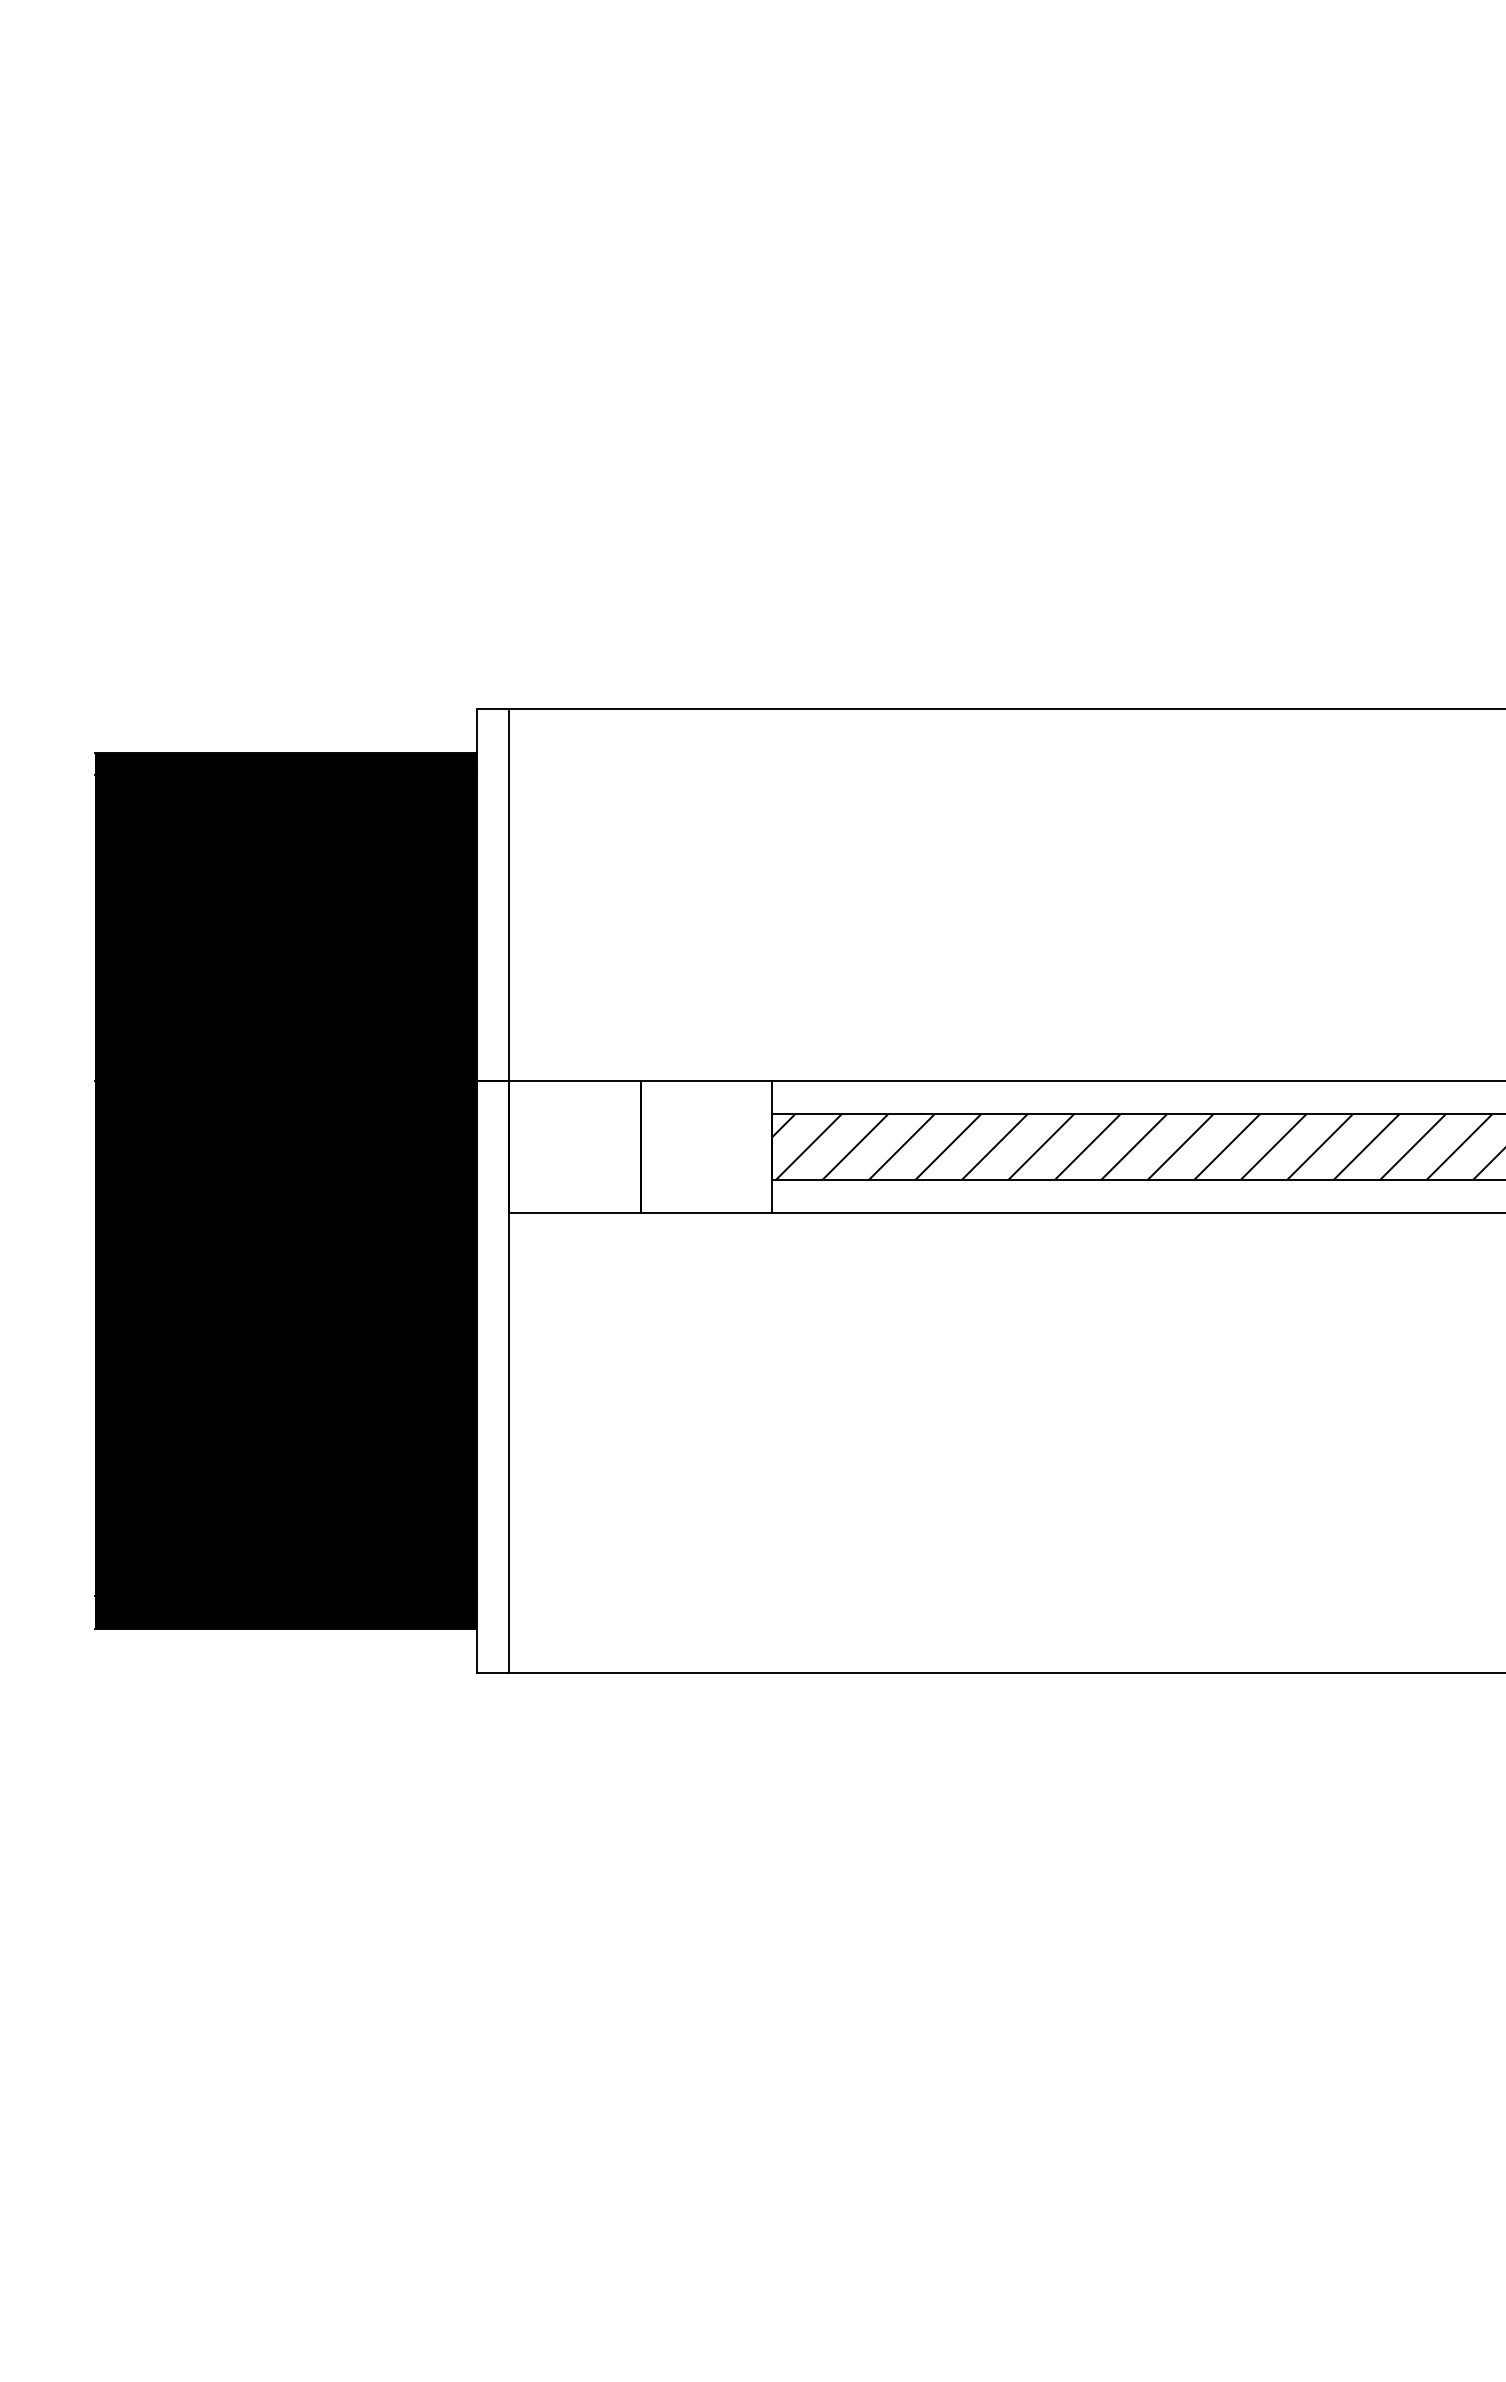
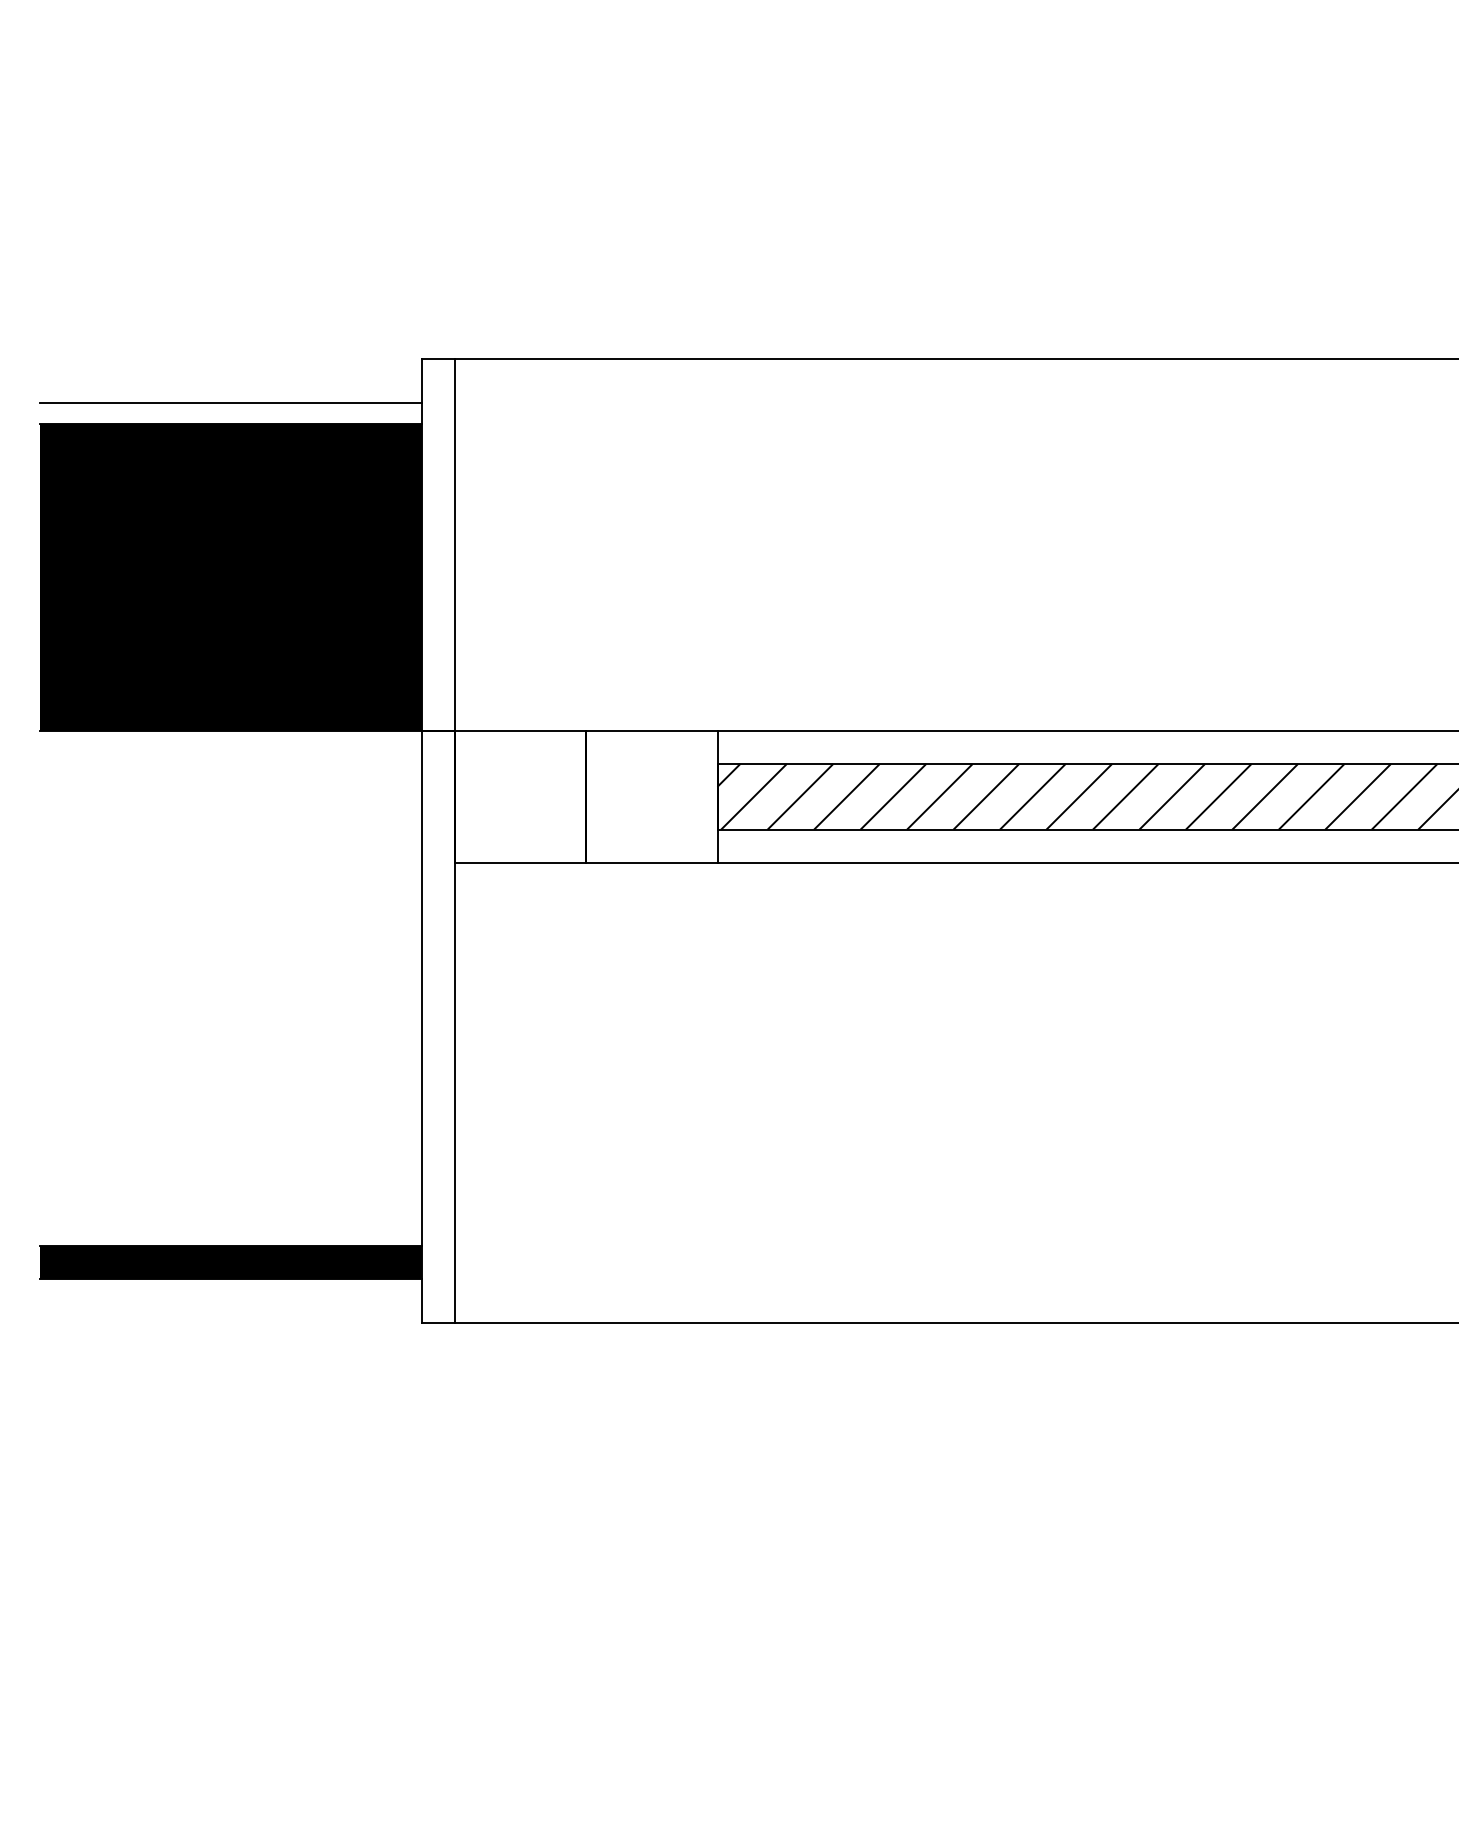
fill: (285, 763) -> (230, 413), removed
fill: (285, 1338) -> (230, 988), removed

